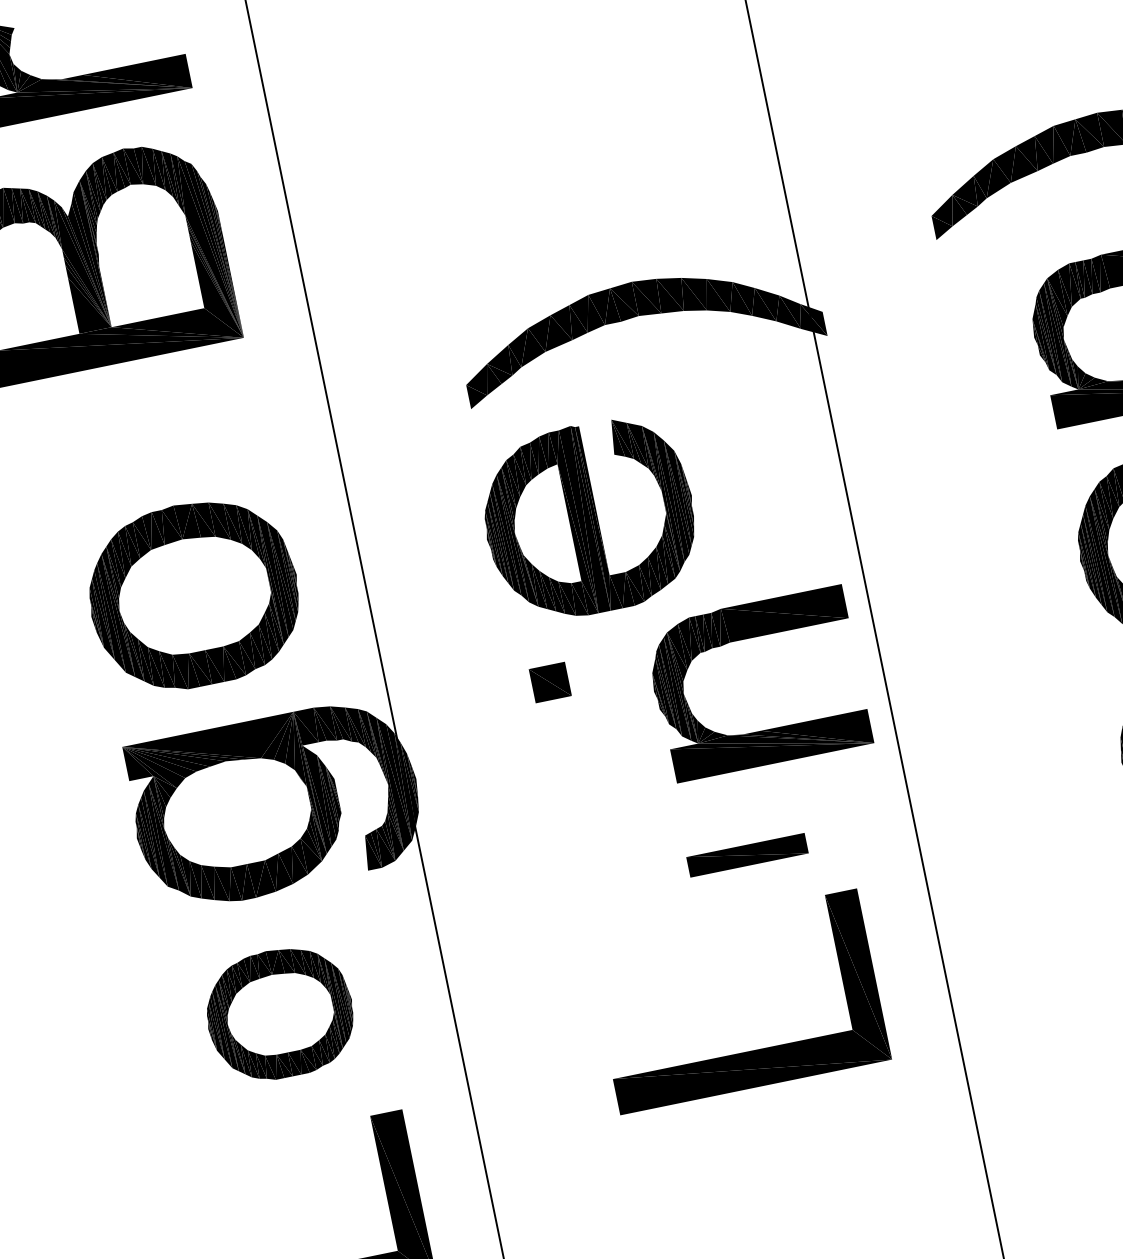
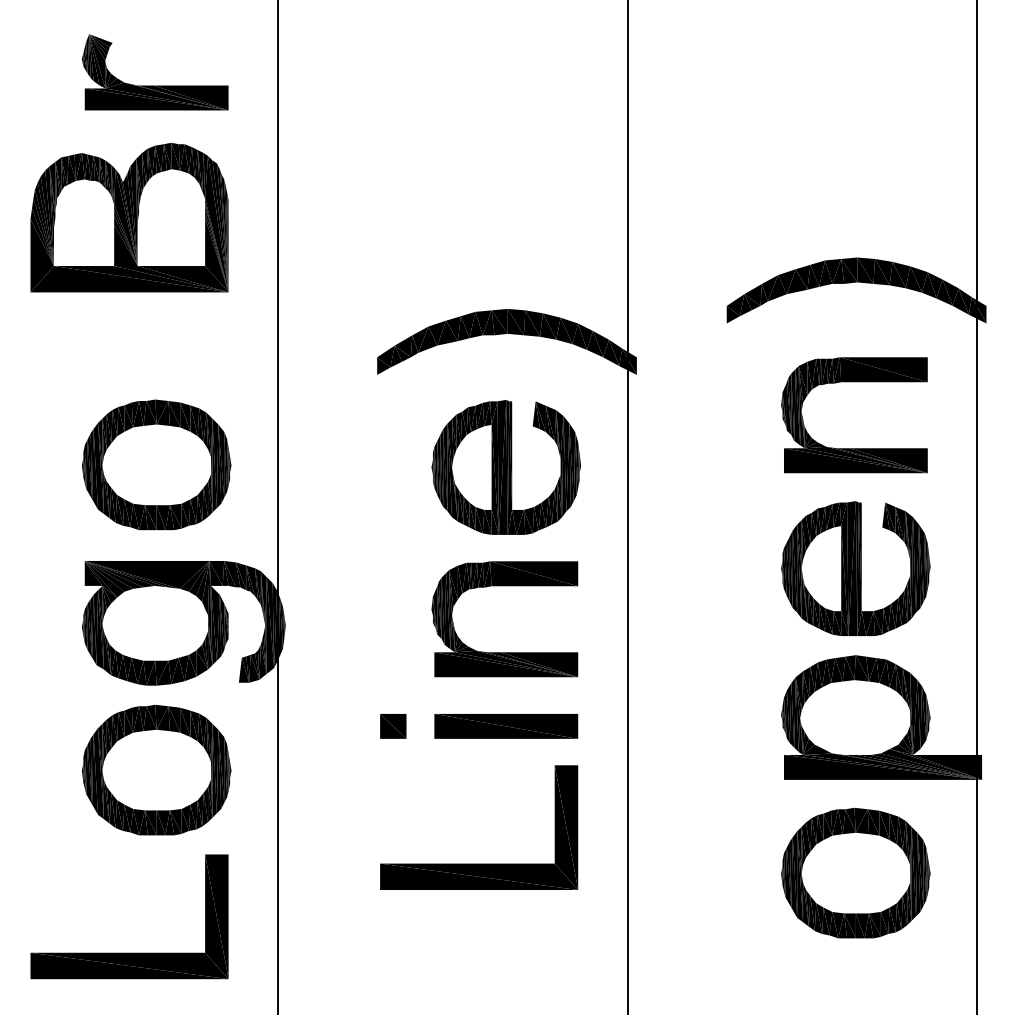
part: (588, 518) -> (505, 467), moved
part: (747, 639) -> (504, 586), moved
part: (550, 682) -> (393, 726), moved
part: (747, 855) -> (506, 726), size x1.67
part: (279, 1012) -> (156, 769), size x1.43

